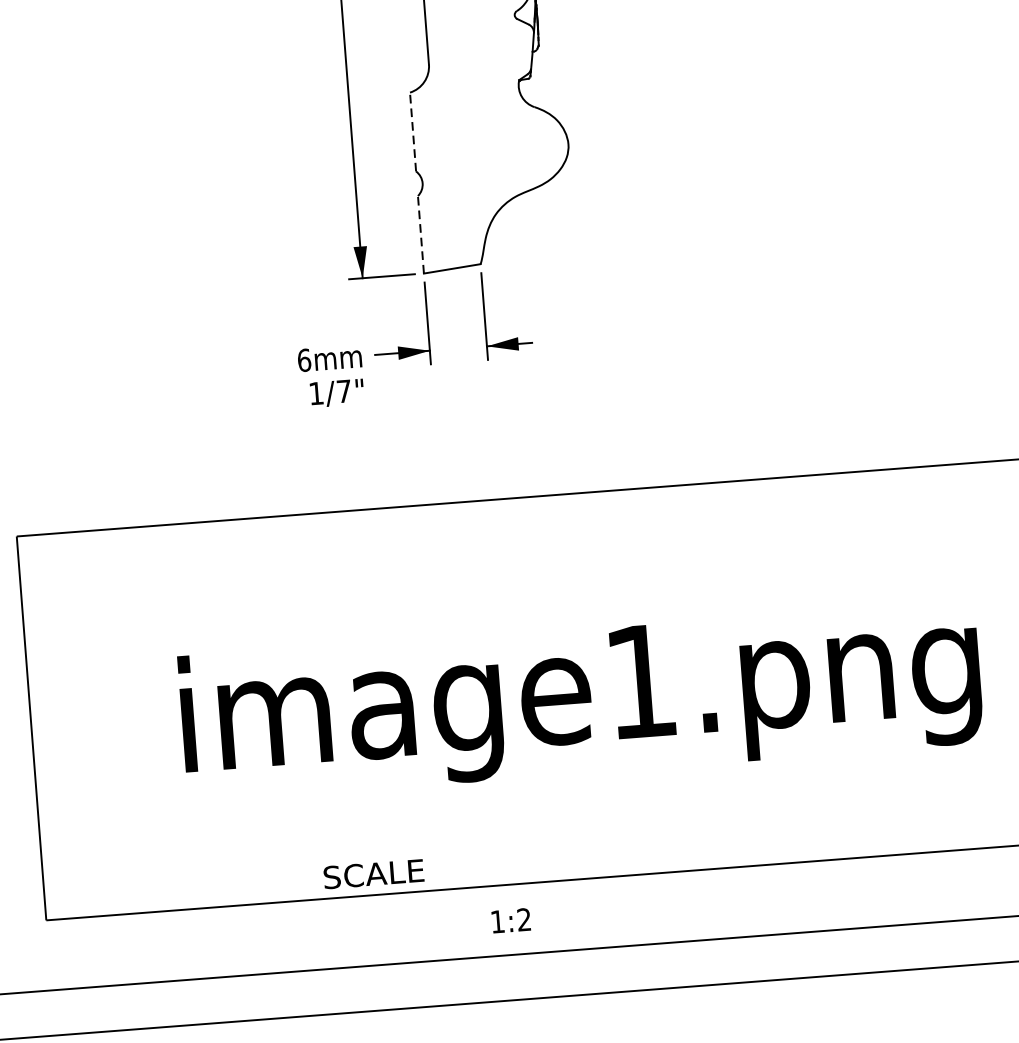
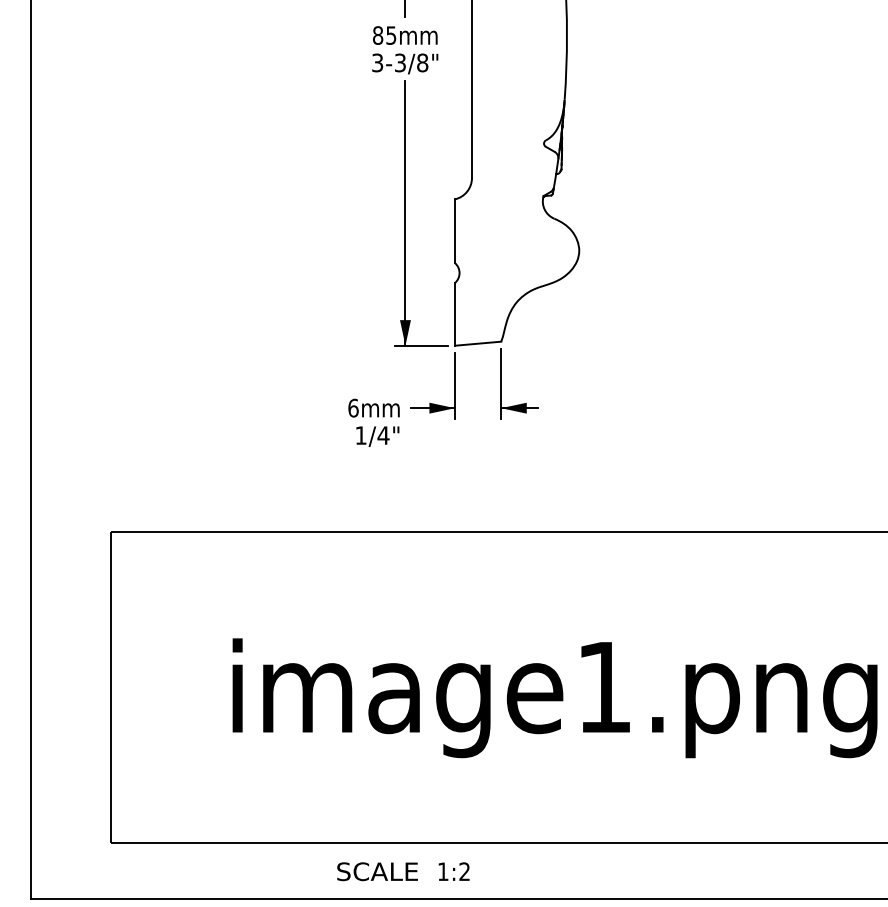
line: (413, 132) -> (455, 231), dashed -> solid
line: (421, 233) -> (455, 313), dashed -> solid
text: (344, 391) -> (383, 435), 1/7" -> 1/4"
text: (373, 873) -> (377, 871), moved
text: (510, 920) -> (453, 871), moved

